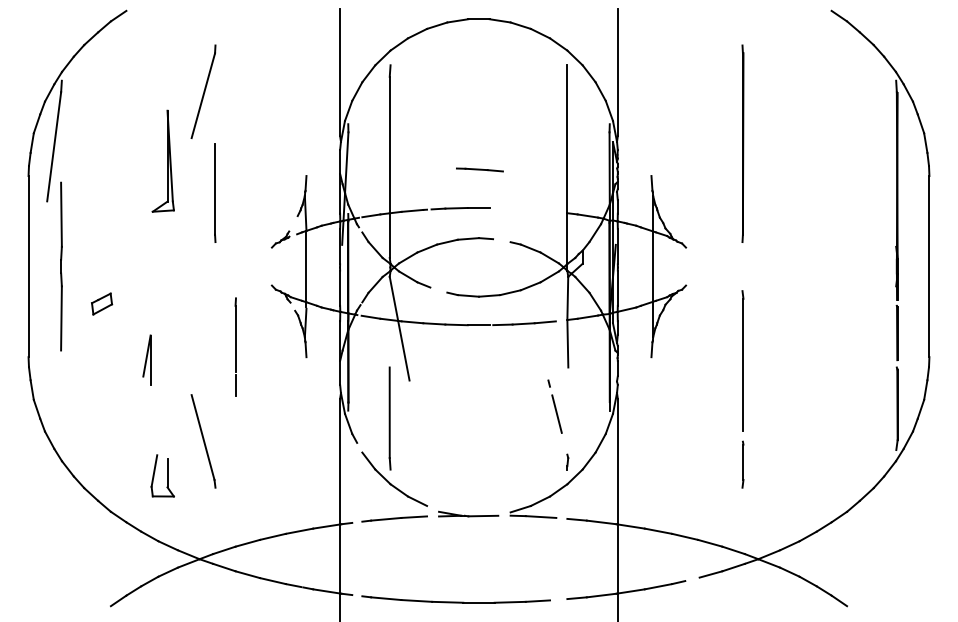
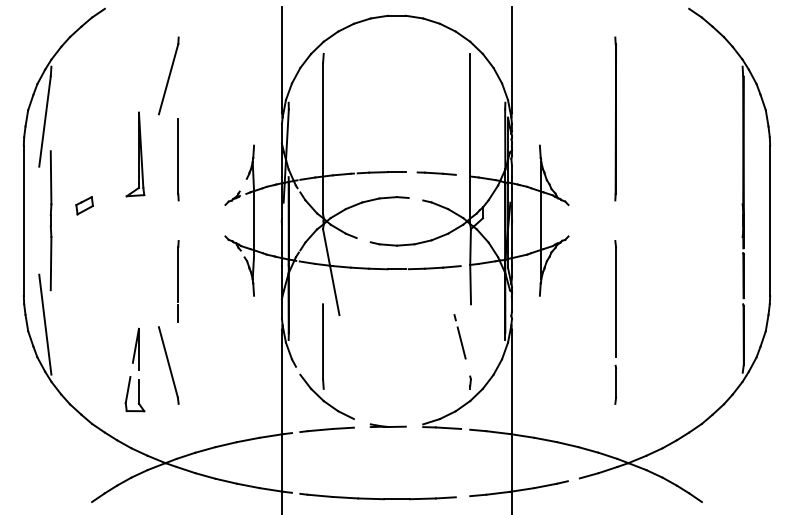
part: (163, 161) -> (135, 154), moved
line: (479, 169) -> (436, 173), moved
part: (101, 303) -> (84, 205), moved
line: (235, 347) -> (178, 281), moved
part: (146, 359) -> (135, 348), moved
line: (54, 391) -> (45, 324), added
part: (467, 513) -> (387, 425), size x0.71

